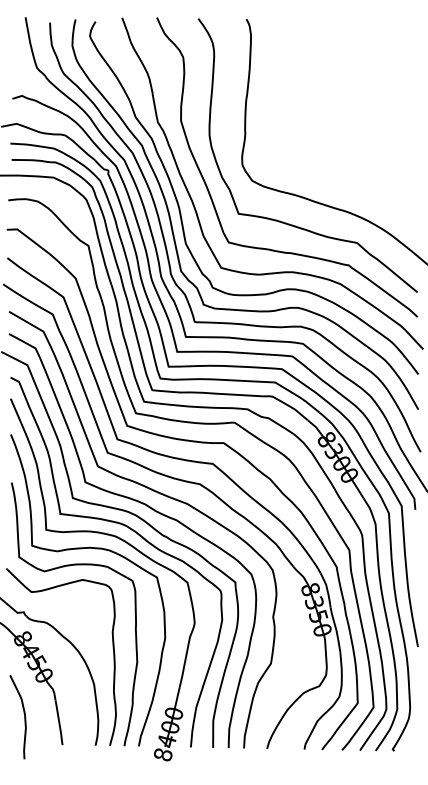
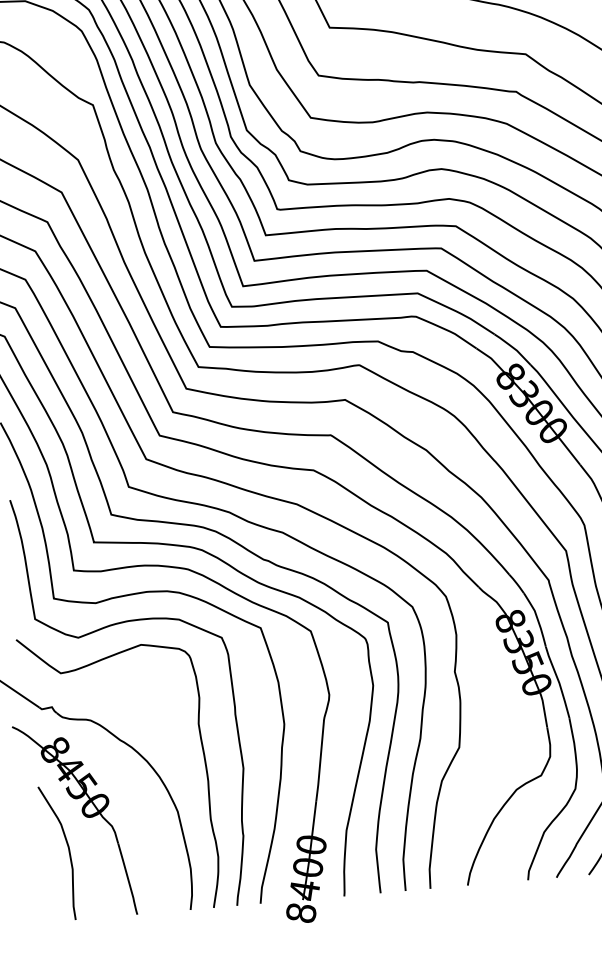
curve: (24, 717) -> (68, 852), moved

